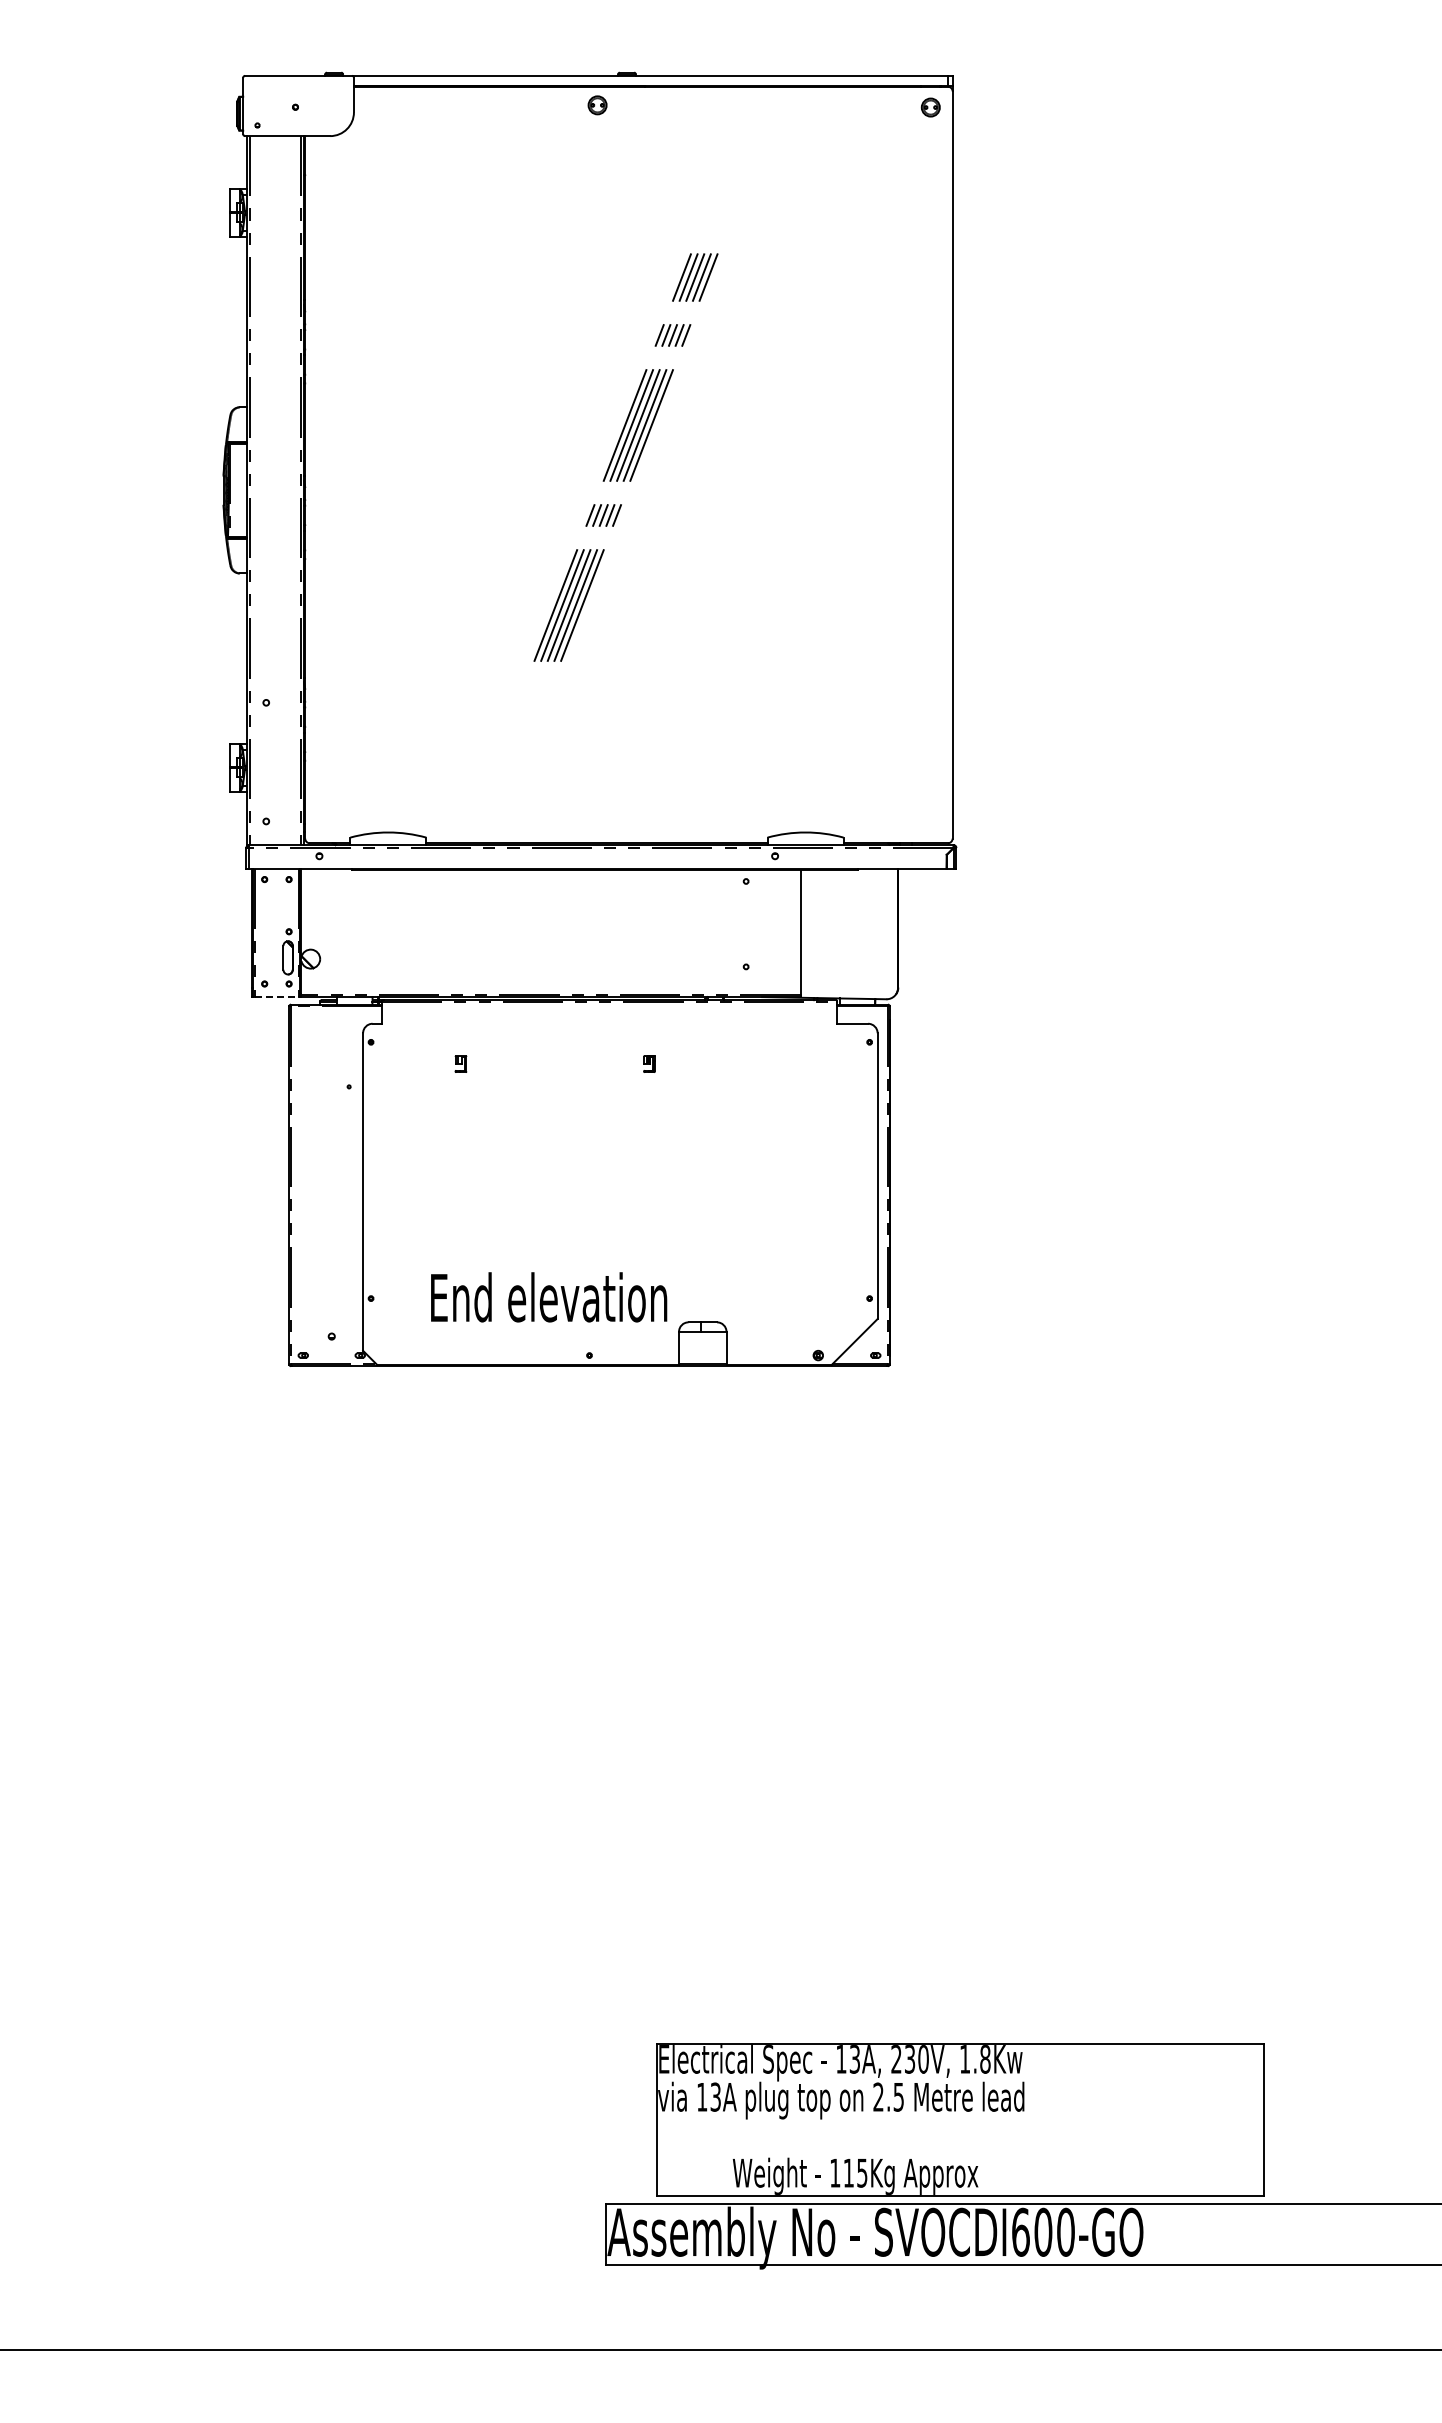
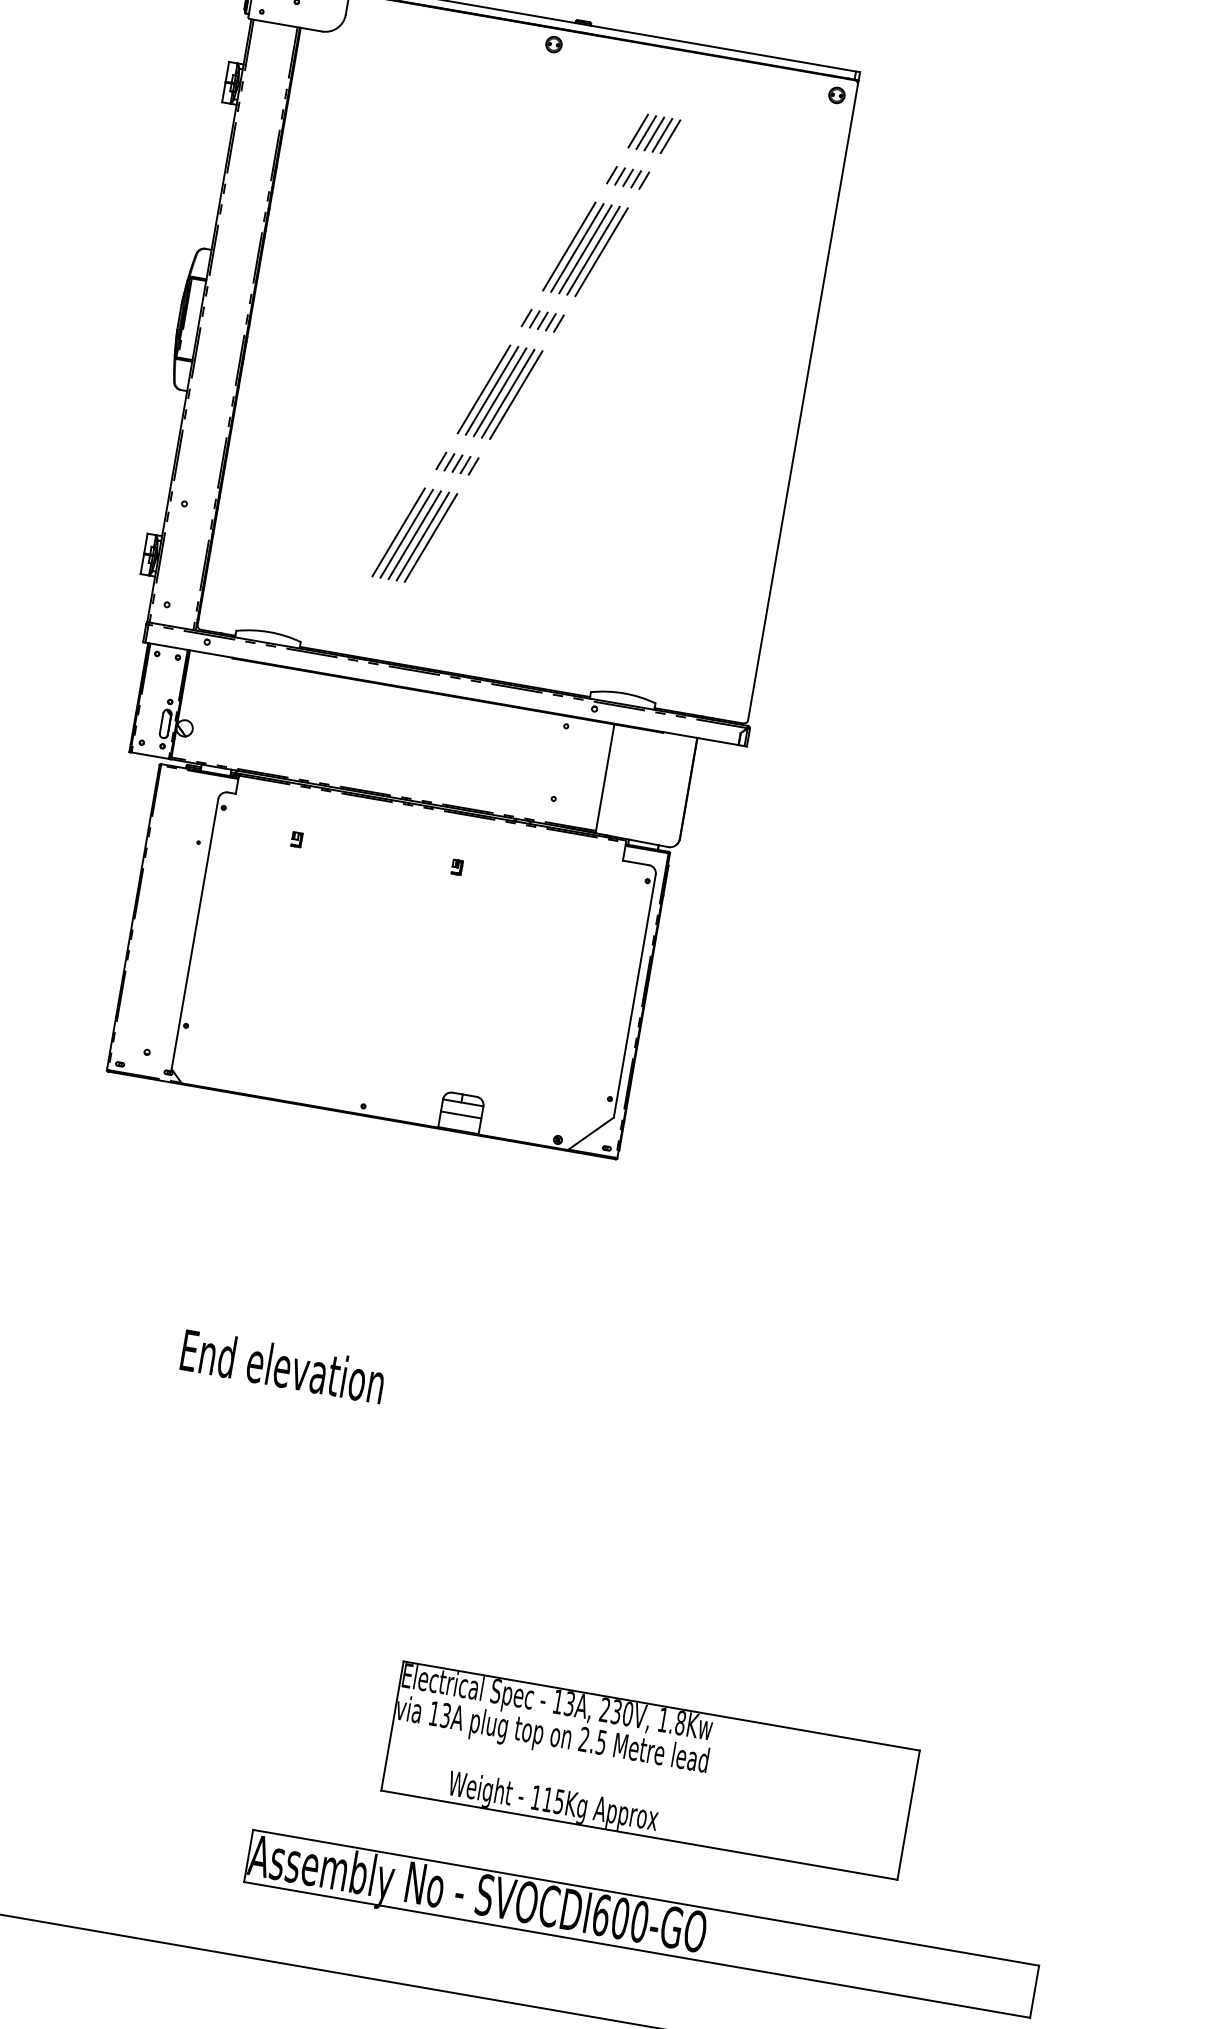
part: (625, 457) -> (525, 348), size x1.43
line: (276, 997) -> (149, 755), dashed -> solid
text: (549, 1297) -> (283, 1366), moved
line: (702, 1346) -> (460, 1115), added
part: (960, 2119) -> (650, 1770), moved

